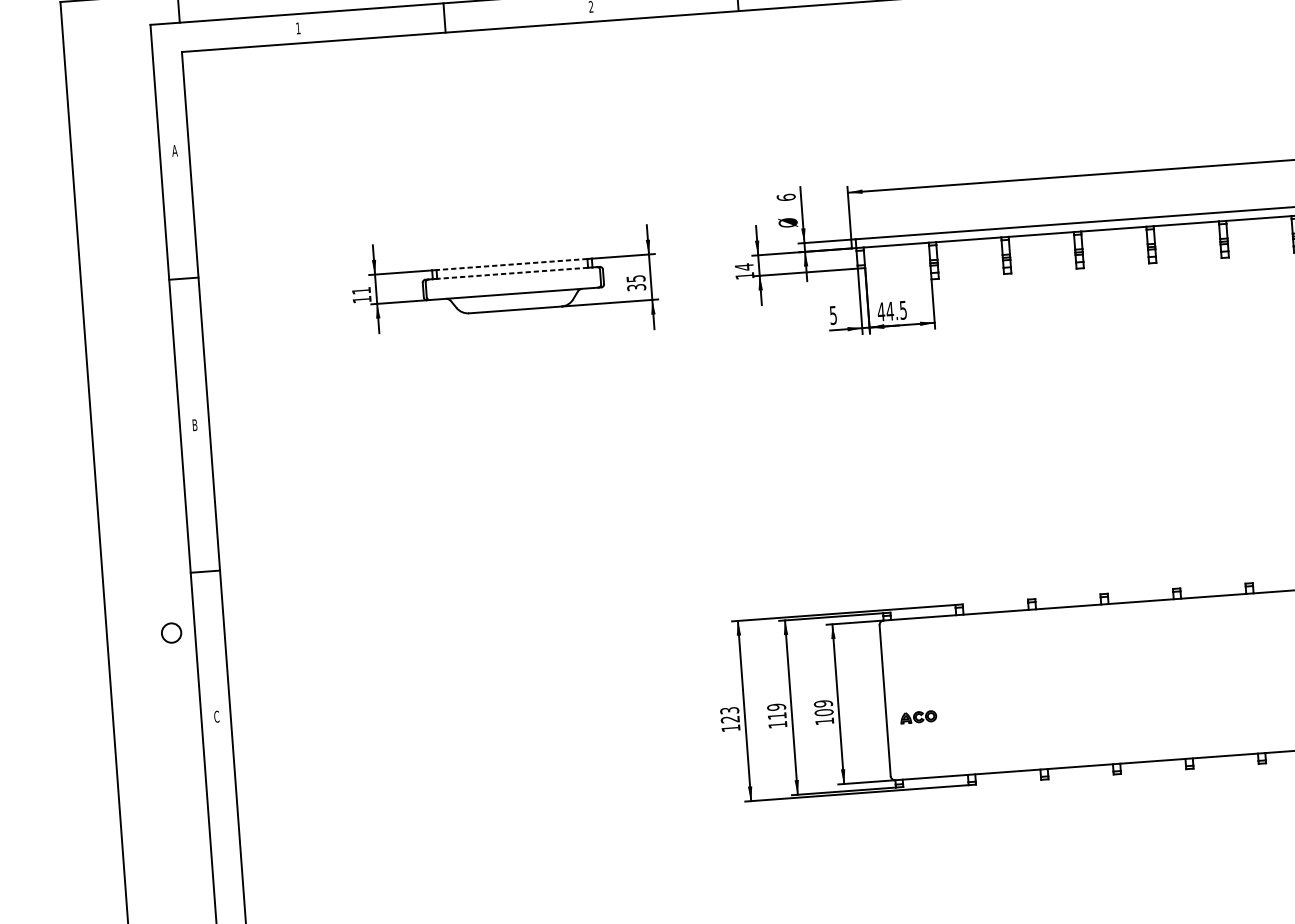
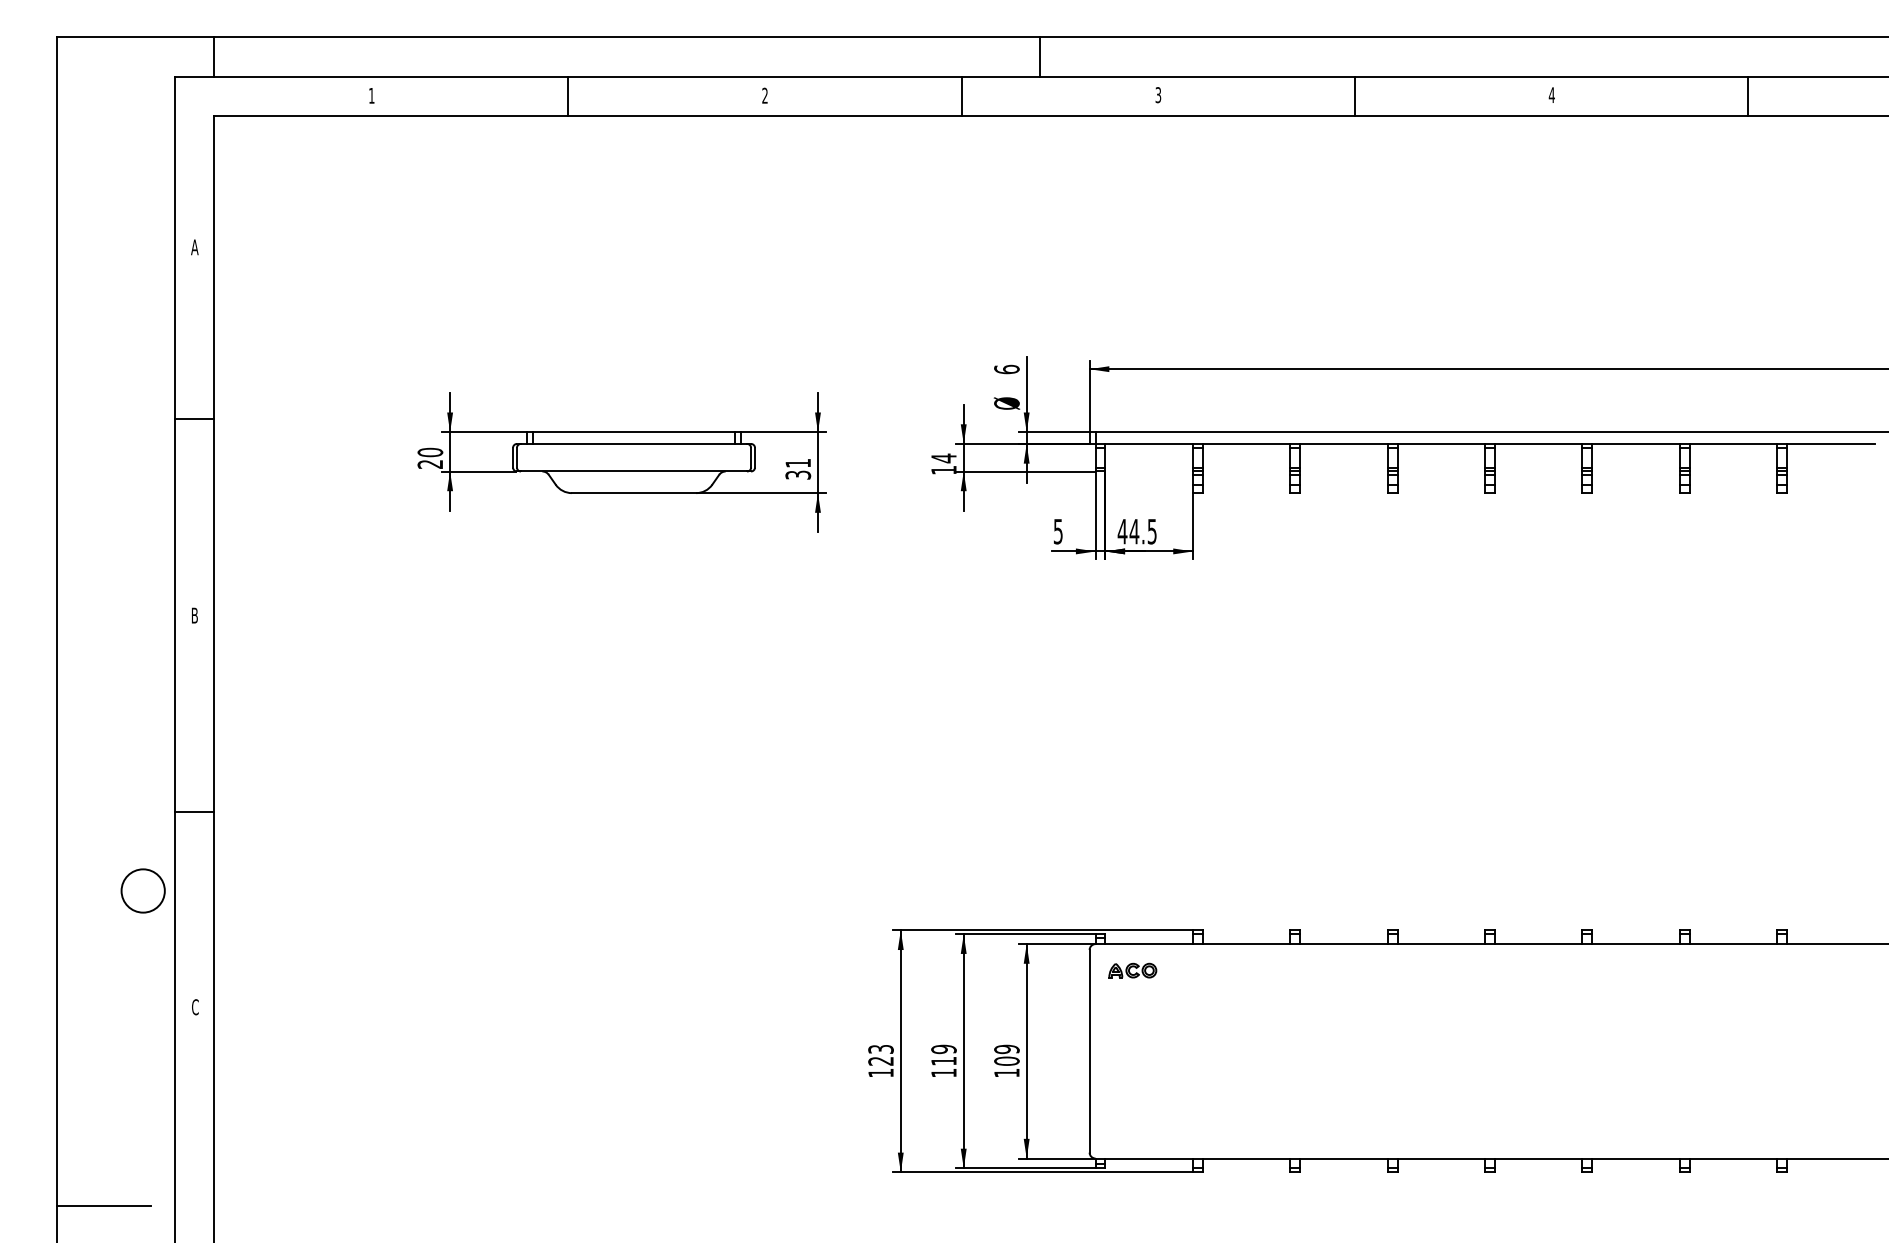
line: (511, 264) -> (633, 432), dashed -> solid
line: (512, 273) -> (633, 443), dashed -> solid
text: (636, 278) -> (798, 463), 35 -> 31
text: (361, 294) -> (430, 457), 11 -> 20
circle: (171, 632) -> (142, 890), size x1.67
part: (918, 717) -> (1132, 970), moved
line: (159, 869) -> (103, 1205), added

